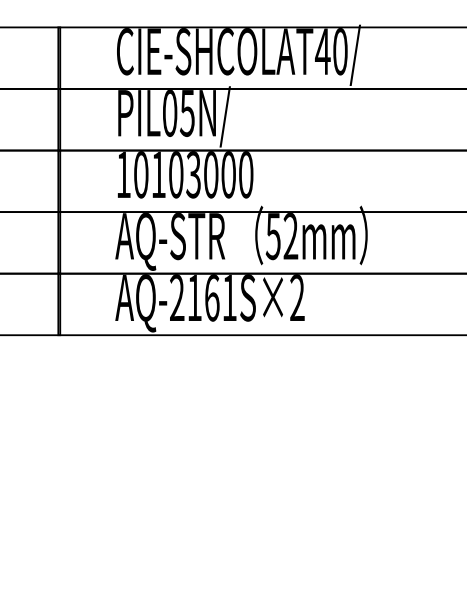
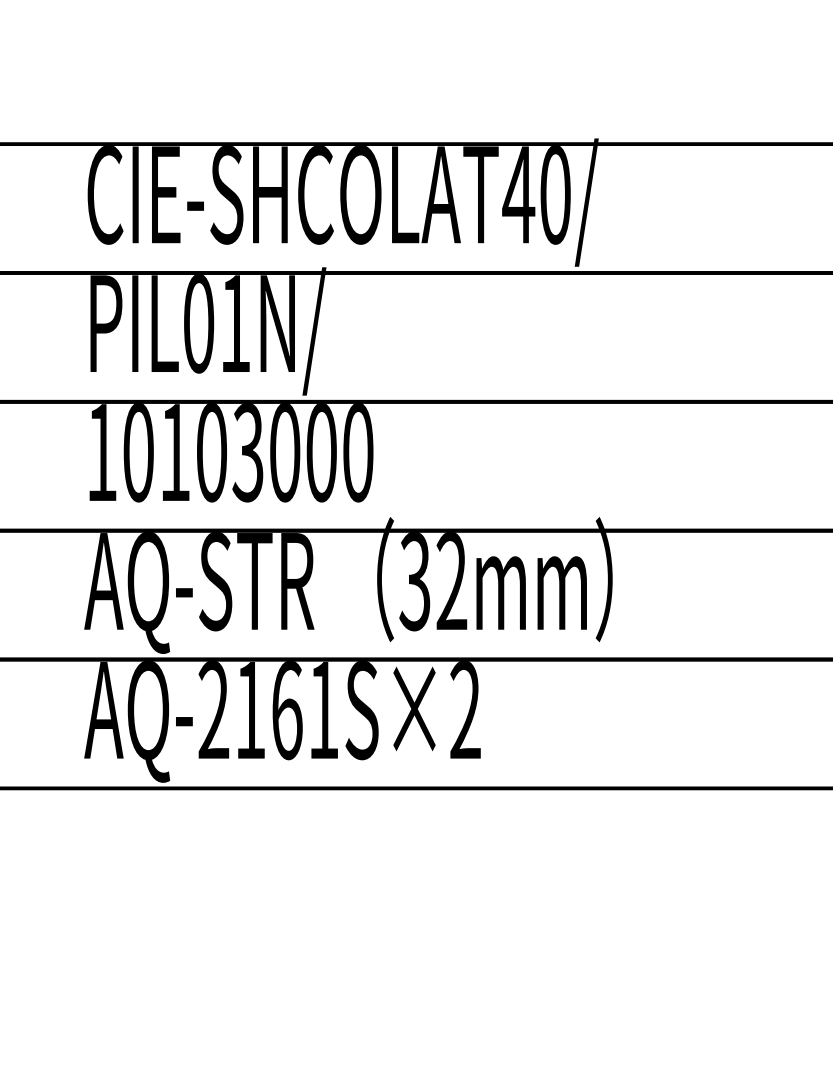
text: (187, 113) -> (235, 324), PIL05N/ -> PIL01N/
text: (272, 236) -> (413, 581), 52mm -> 32mm

